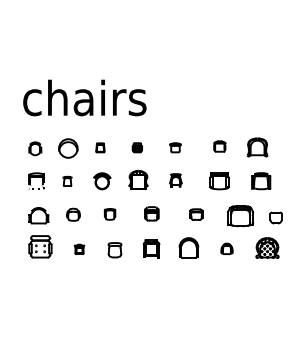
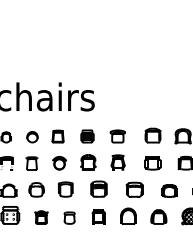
part: (219, 146) -> (152, 135), size x1.67
part: (100, 147) -> (58, 136), size x1.67
part: (137, 147) -> (87, 136), size x1.67
part: (175, 147) -> (117, 136), size x1.67
part: (67, 148) -> (31, 137), size x0.71
part: (175, 180) -> (117, 162), size x1.43
part: (67, 181) -> (31, 163), size x1.67
part: (151, 213) -> (98, 188), size x1.43
part: (73, 214) -> (36, 189), size x1.43
part: (109, 214) -> (65, 189), size x1.67
part: (196, 214) -> (134, 189), size x1.67
part: (240, 216) -> (169, 191), size x0.71
part: (226, 248) -> (158, 216), size x1.67
part: (79, 249) -> (41, 217), size x1.67

